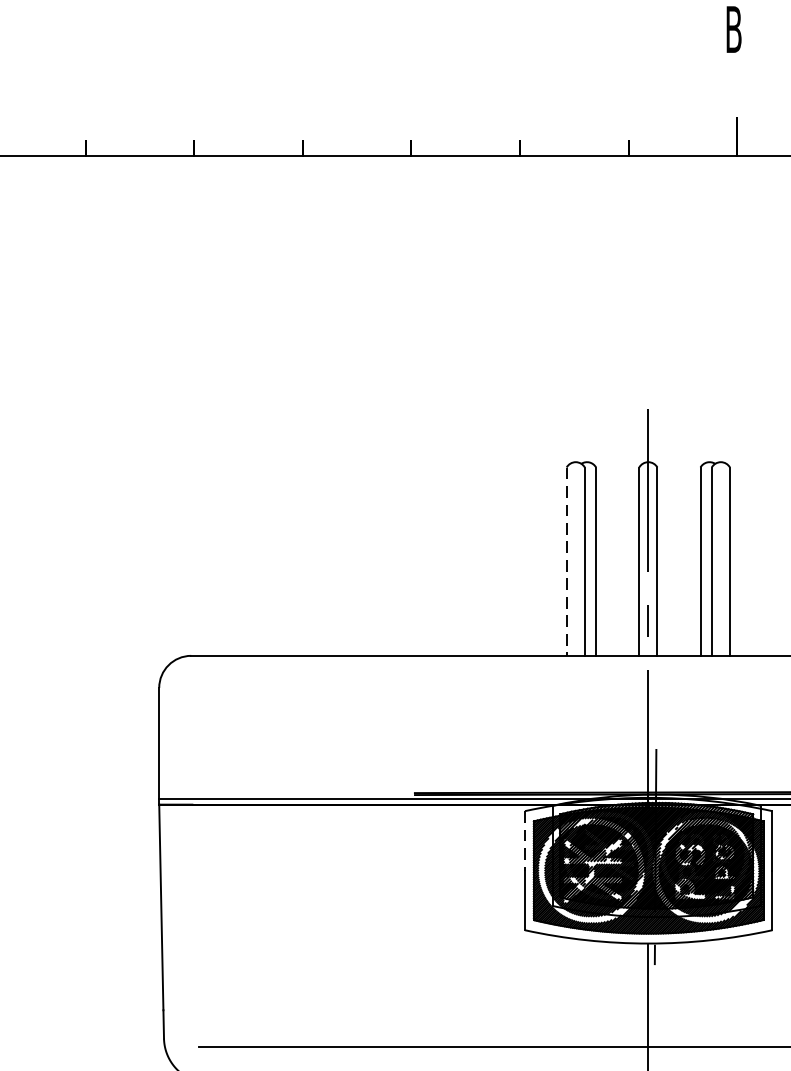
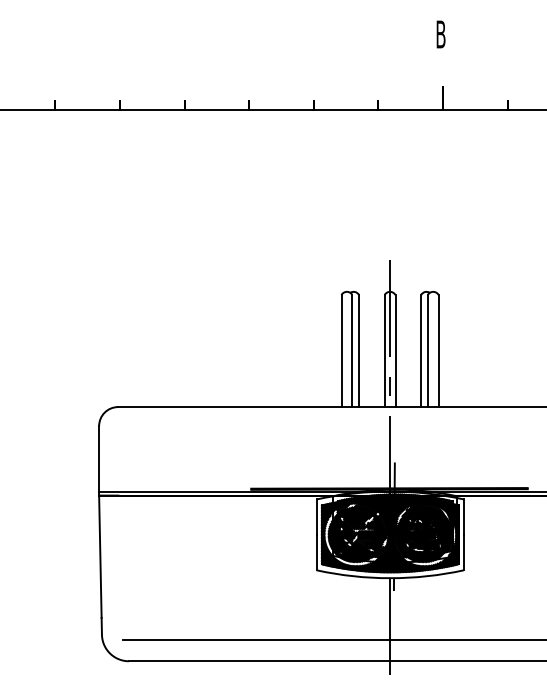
line: (566, 562) -> (341, 351), dashed -> solid
line: (524, 841) -> (316, 517), dashed -> solid

